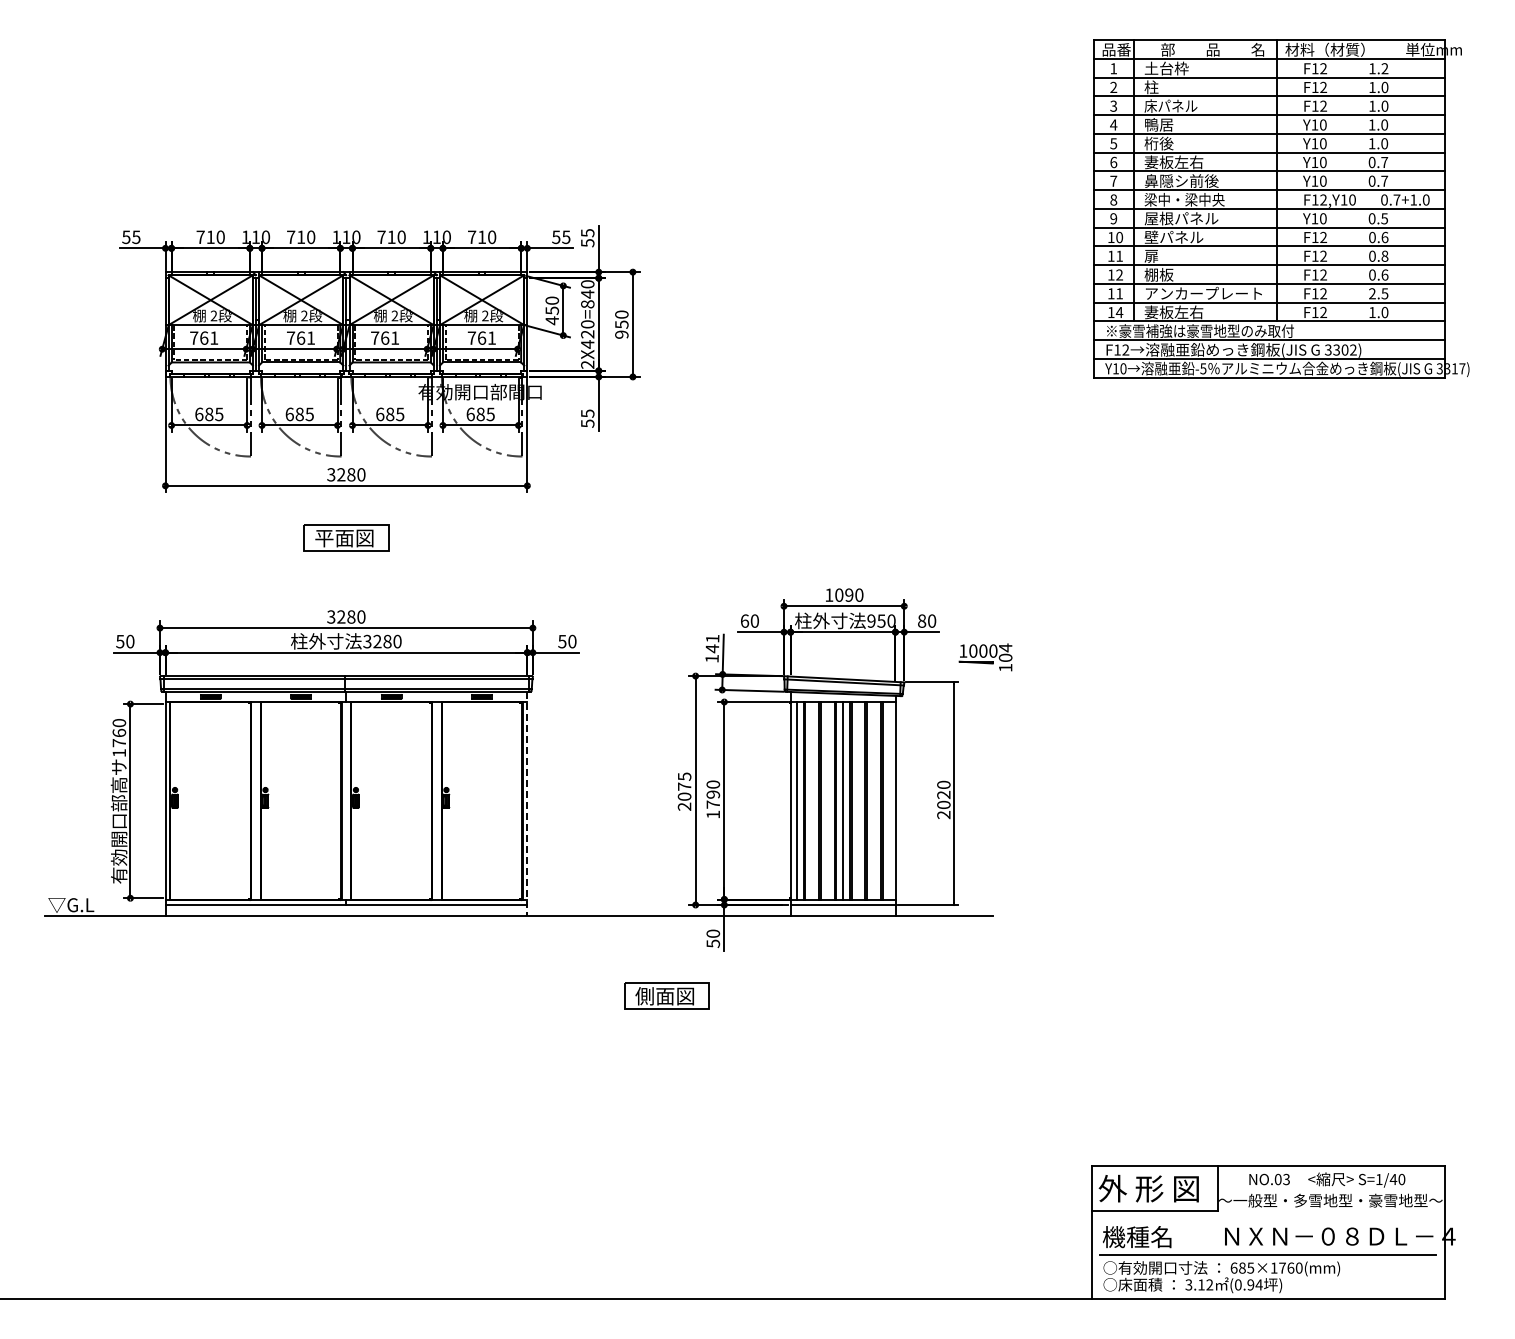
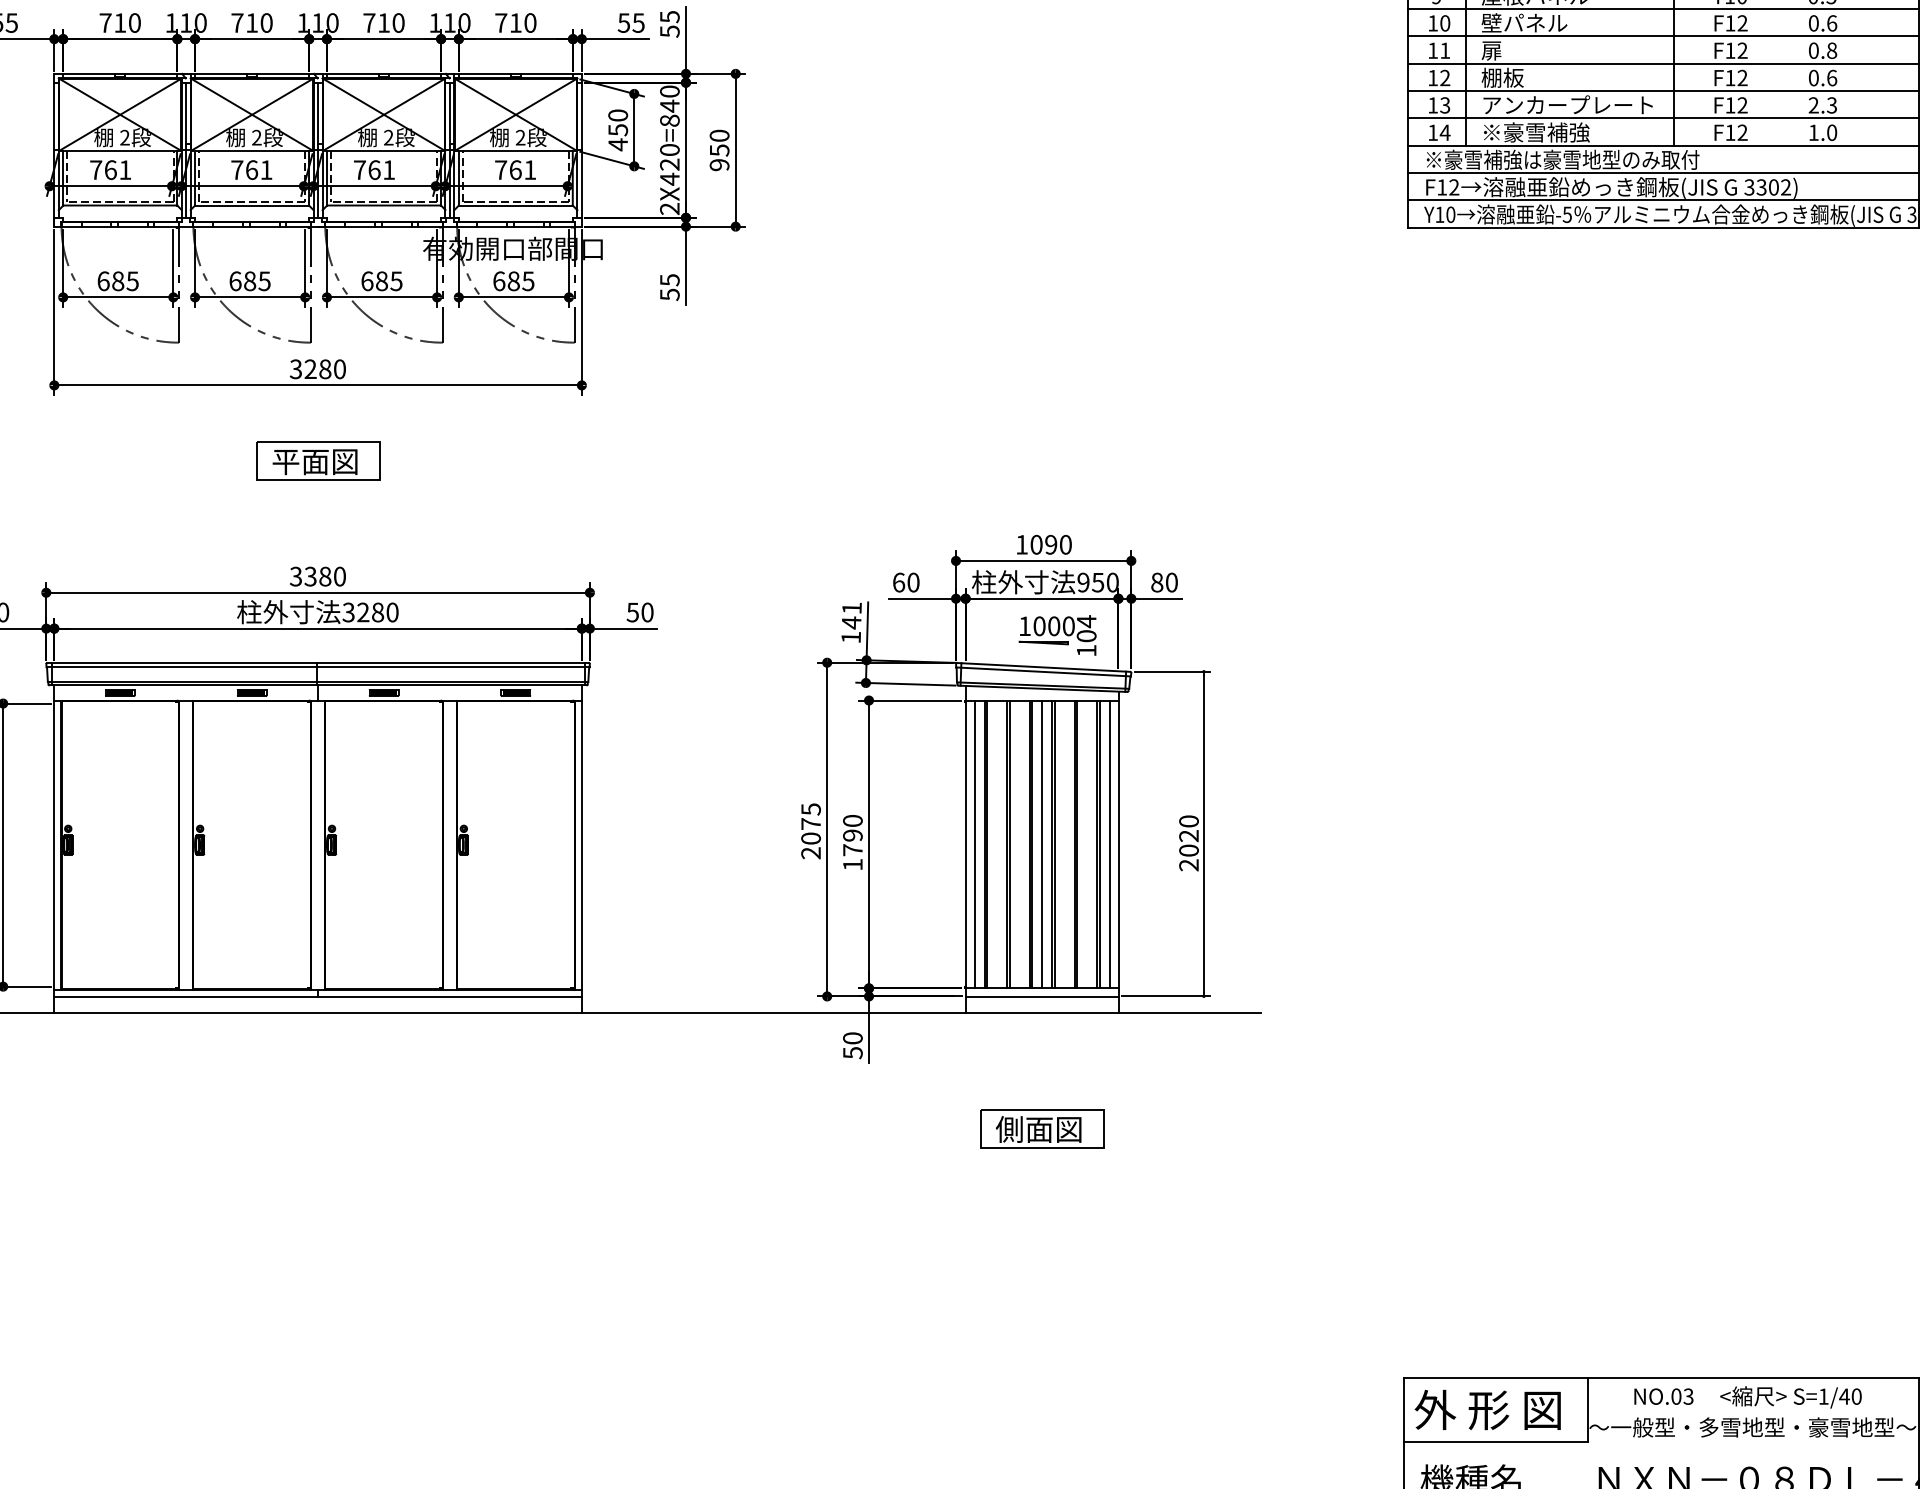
text: (1119, 293) -> (1445, 104), 11 -> 13
text: (1385, 293) -> (1832, 104), 2.5 -> 2.3
text: (1181, 312) -> (1535, 132), 妻板左右 -> ※豪雪補強
text: (341, 617) -> (310, 577), 3280 -> 3380
part: (985, 657) -> (1057, 635), moved
line: (889, 800) -> (1109, 844), added
line: (527, 804) -> (582, 849), dashed -> solid
part: (666, 995) -> (1041, 1128), moved

